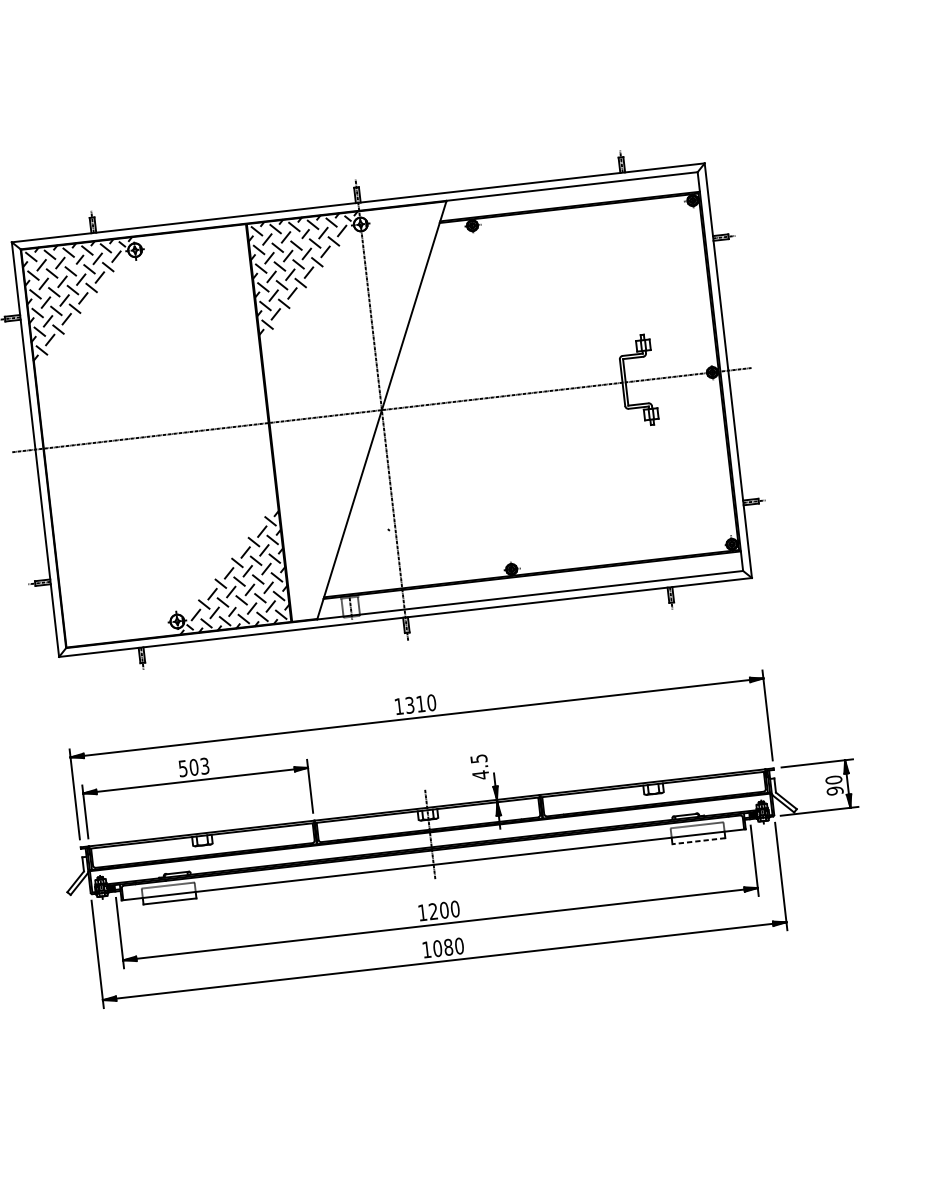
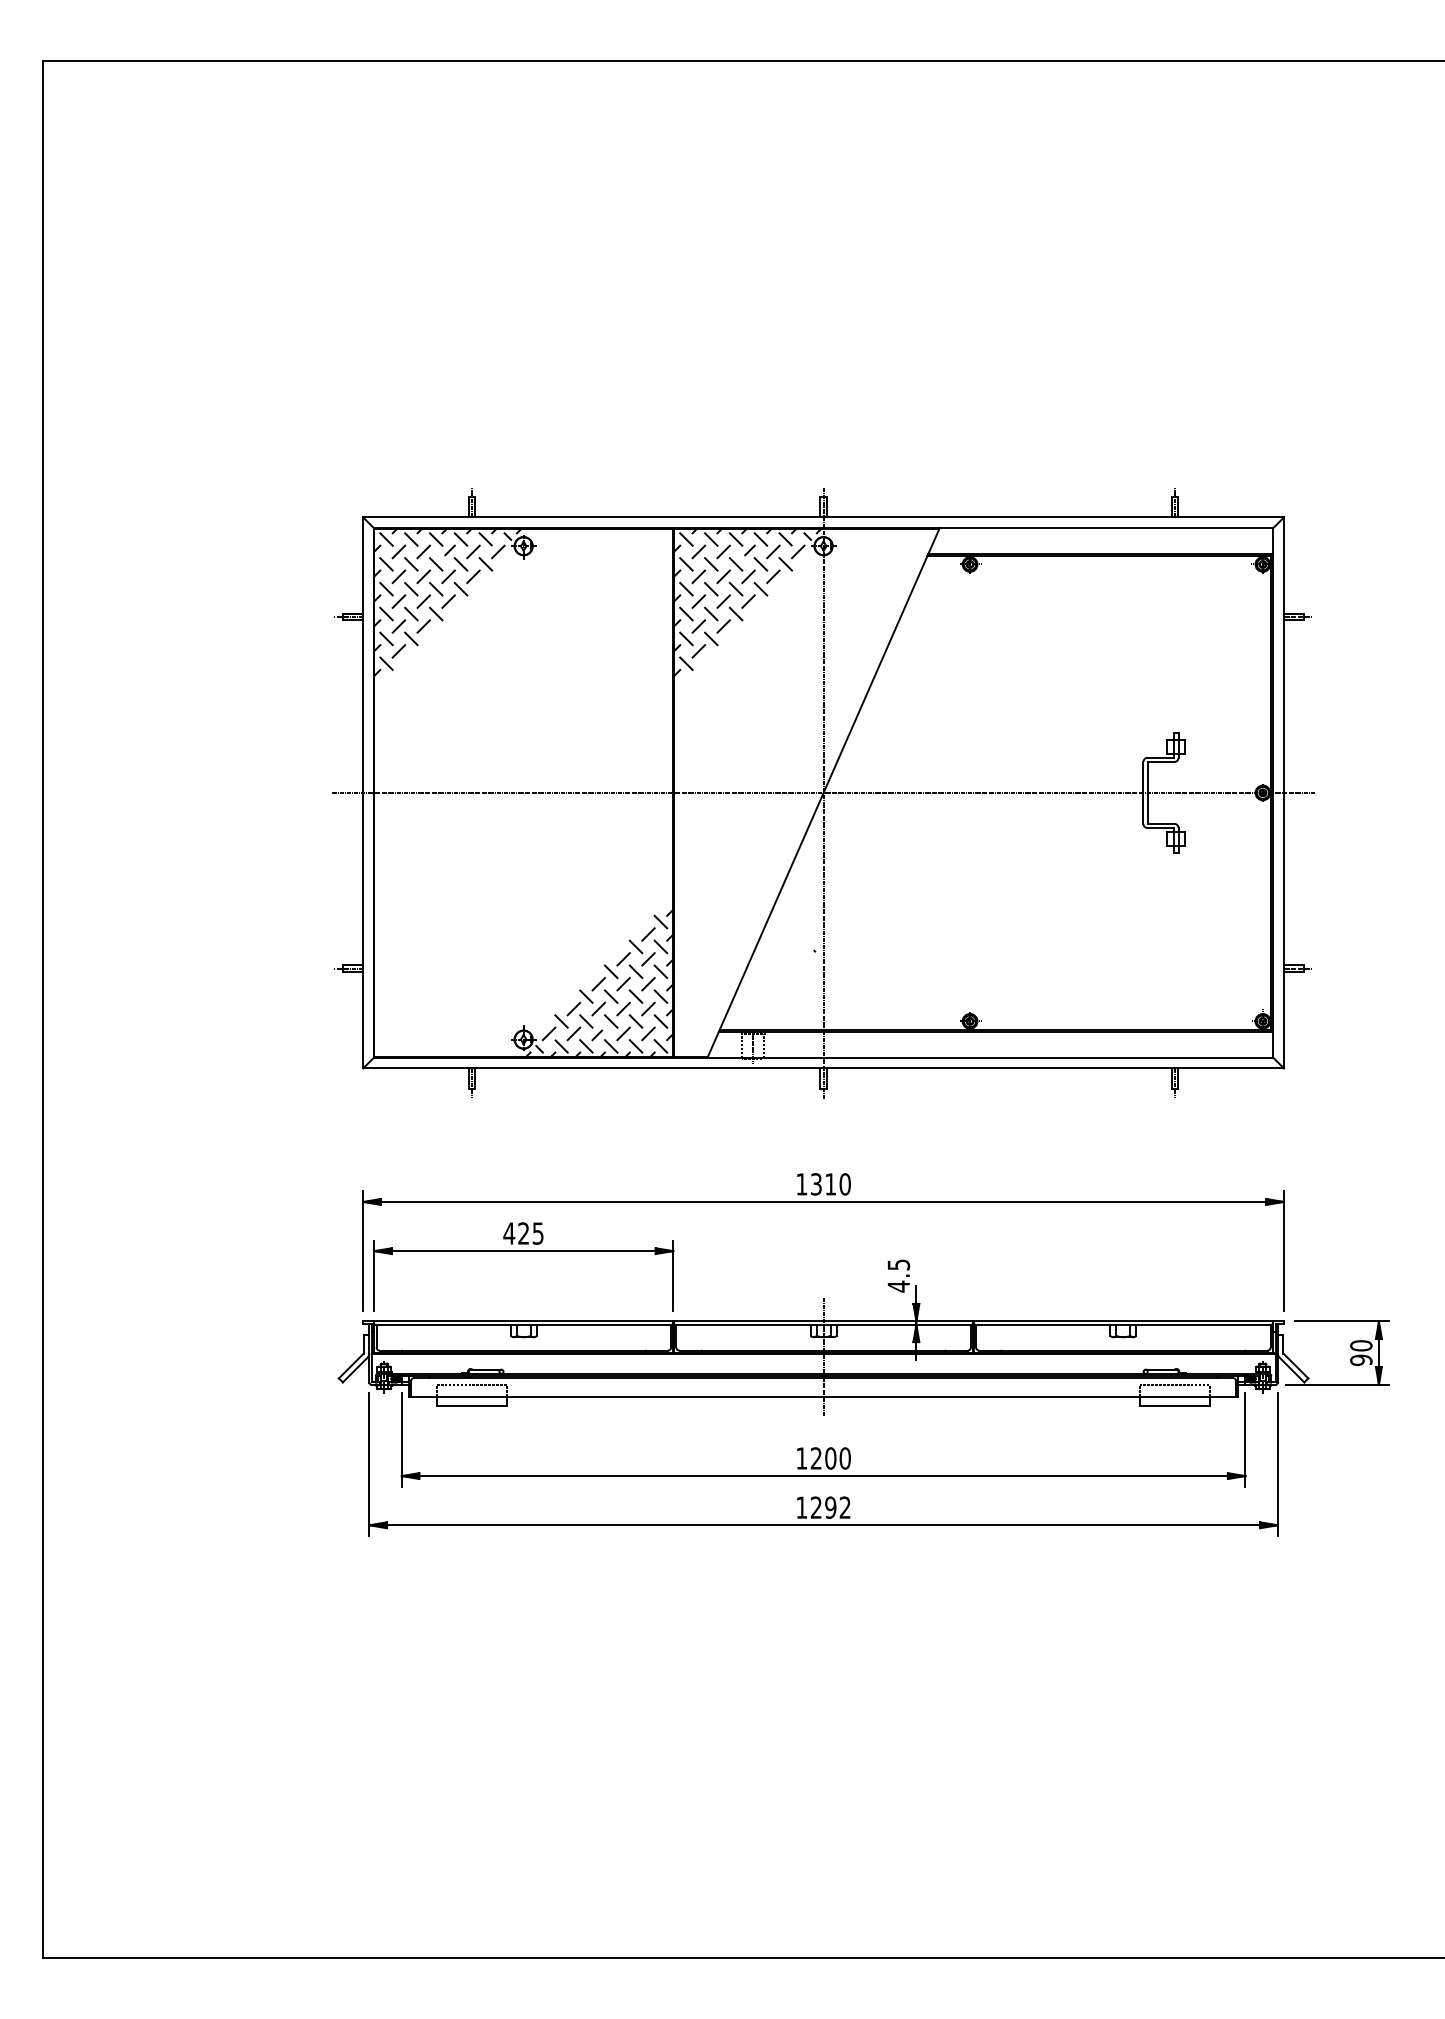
text: (193, 767) -> (523, 1233), 503 -> 425
line: (698, 840) -> (1174, 1405), dashed -> solid
text: (448, 947) -> (830, 1507), 1080 -> 1292

